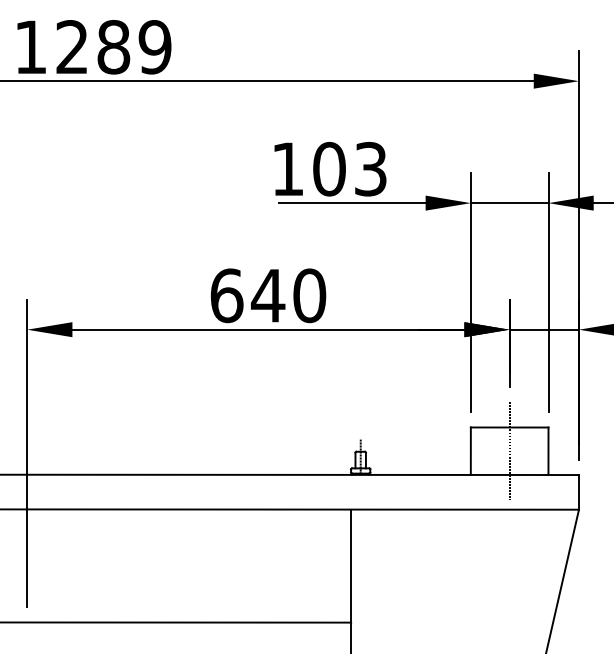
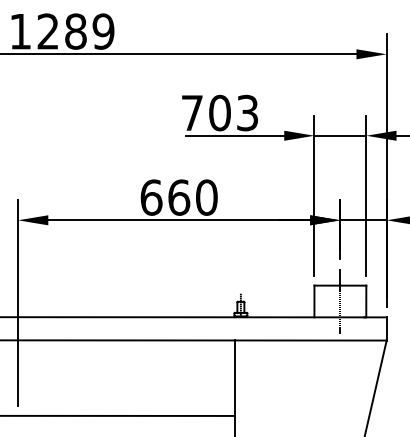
text: (288, 168) -> (192, 112), 103 -> 703
text: (267, 295) -> (178, 197), 640 -> 660

